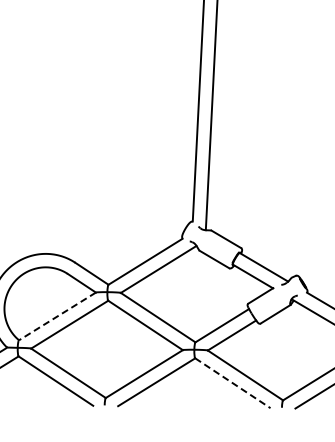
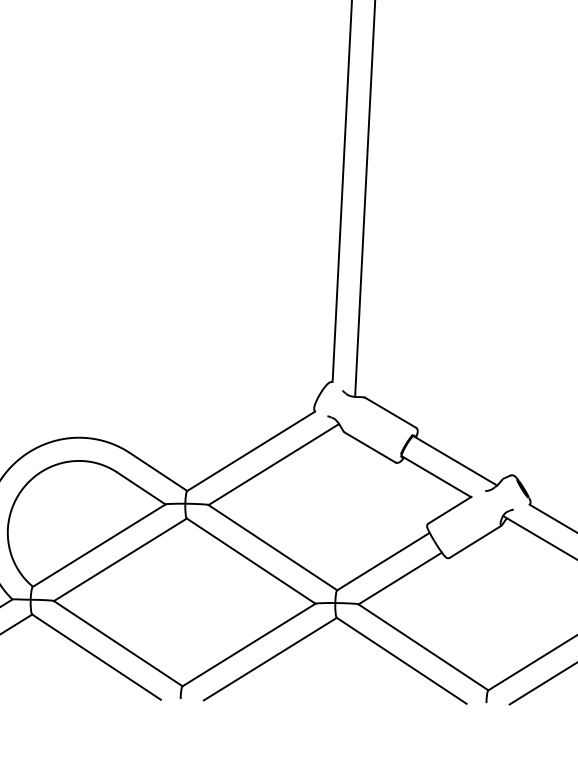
line: (57, 316) -> (99, 545), dashed -> solid
line: (233, 383) -> (402, 661), dashed -> solid

